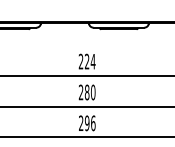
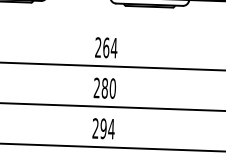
text: (86, 61) -> (105, 47), 224 -> 264
text: (92, 123) -> (110, 129), 296 -> 294

